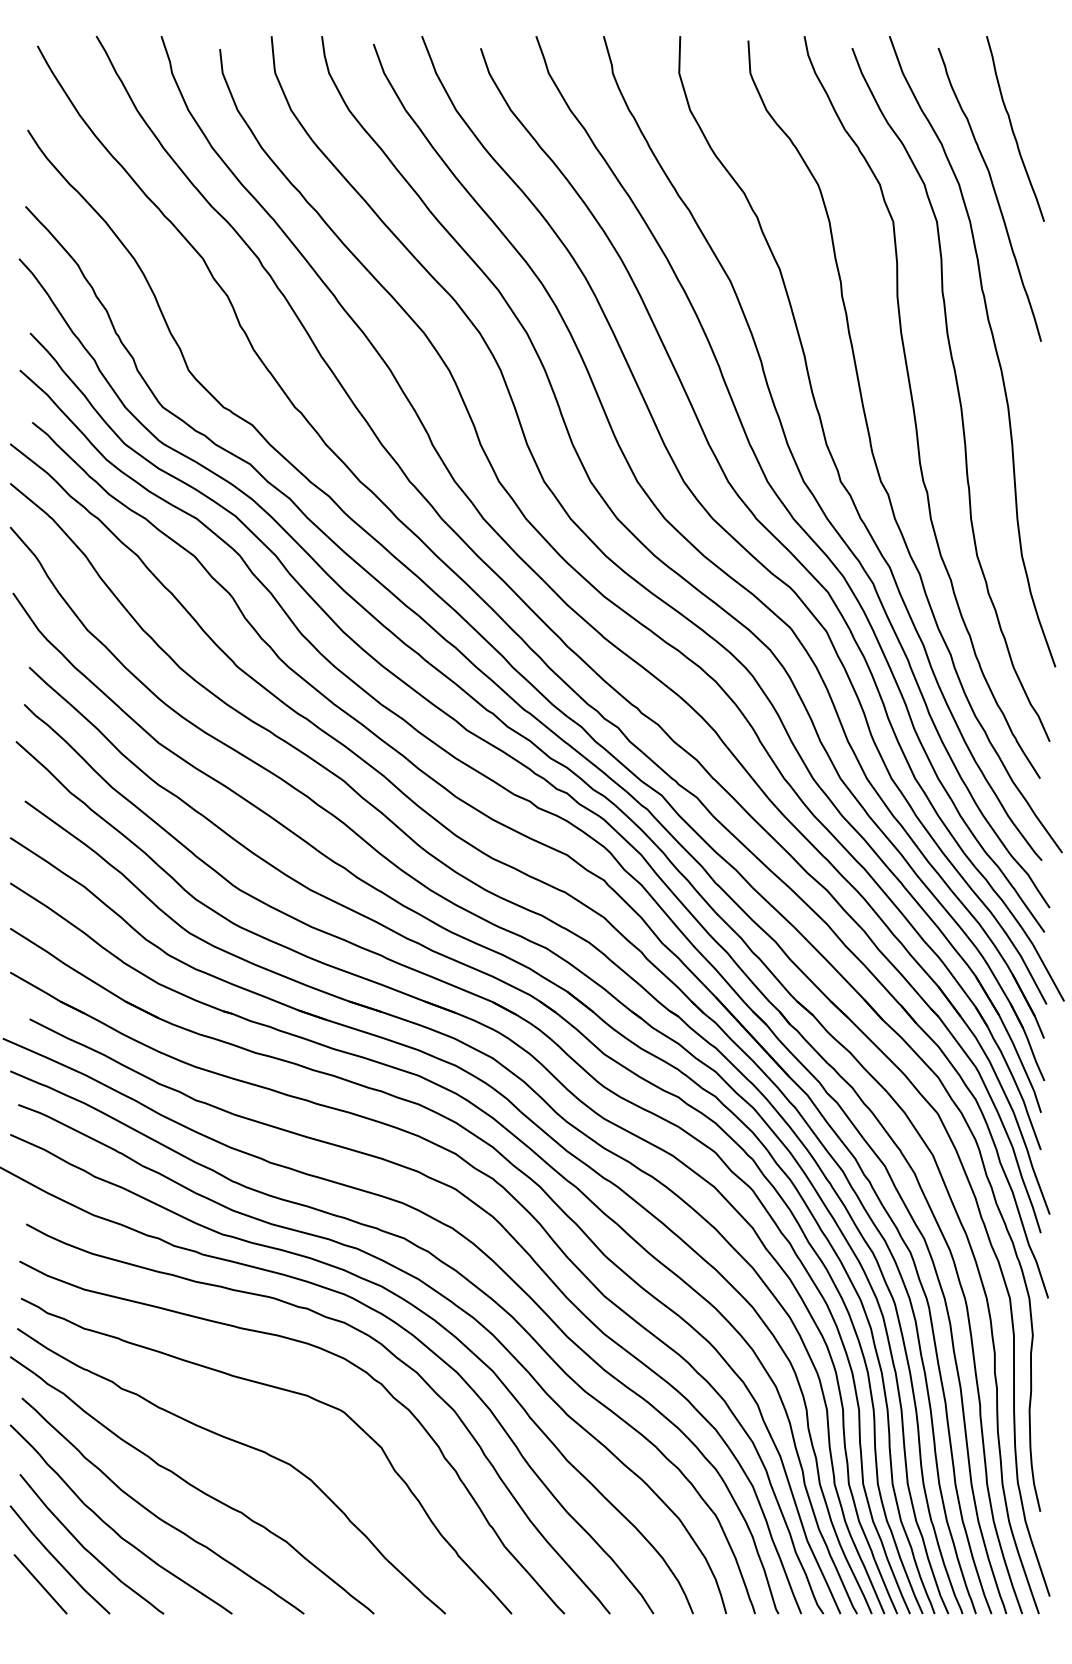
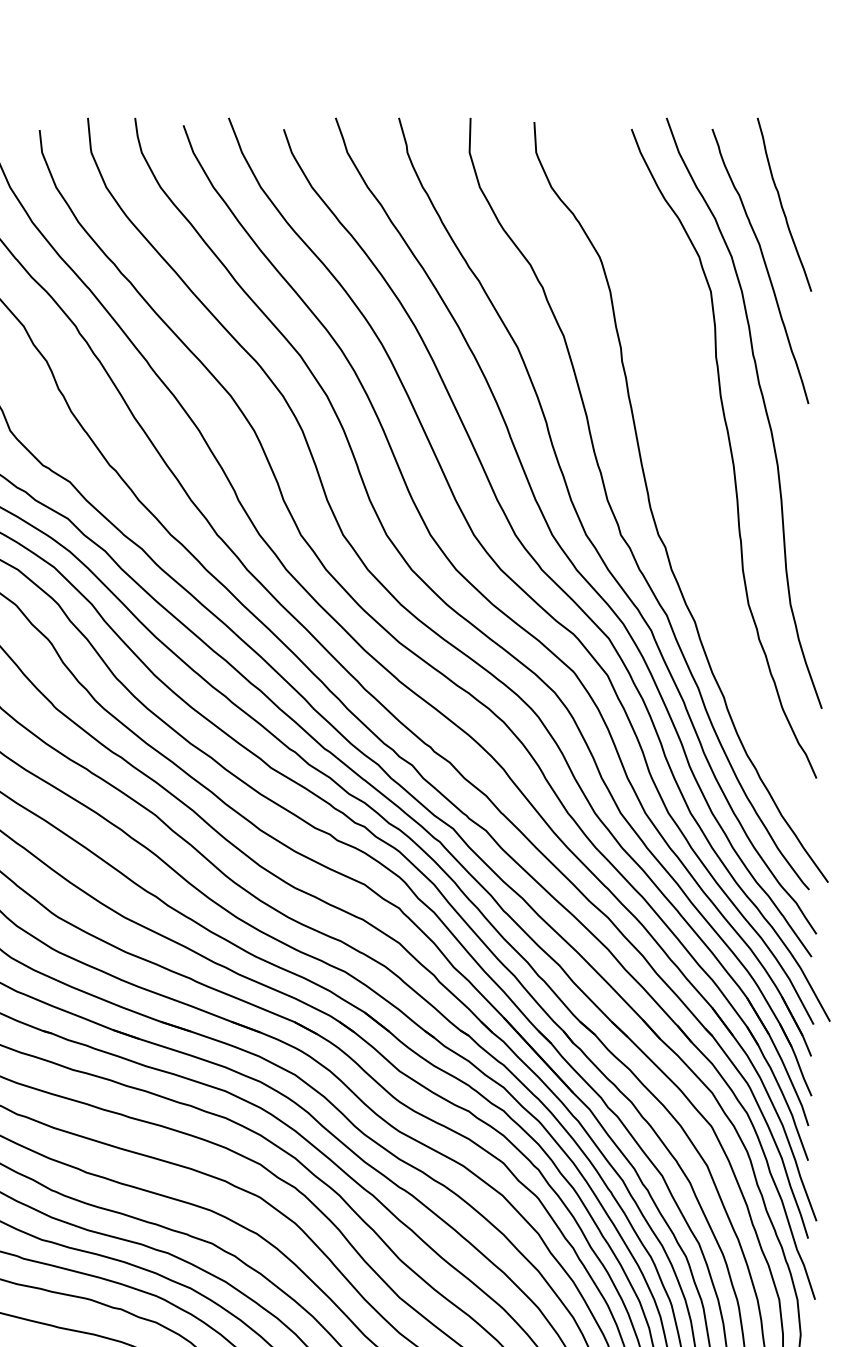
curve: (914, 407) -> (689, 465), removed

